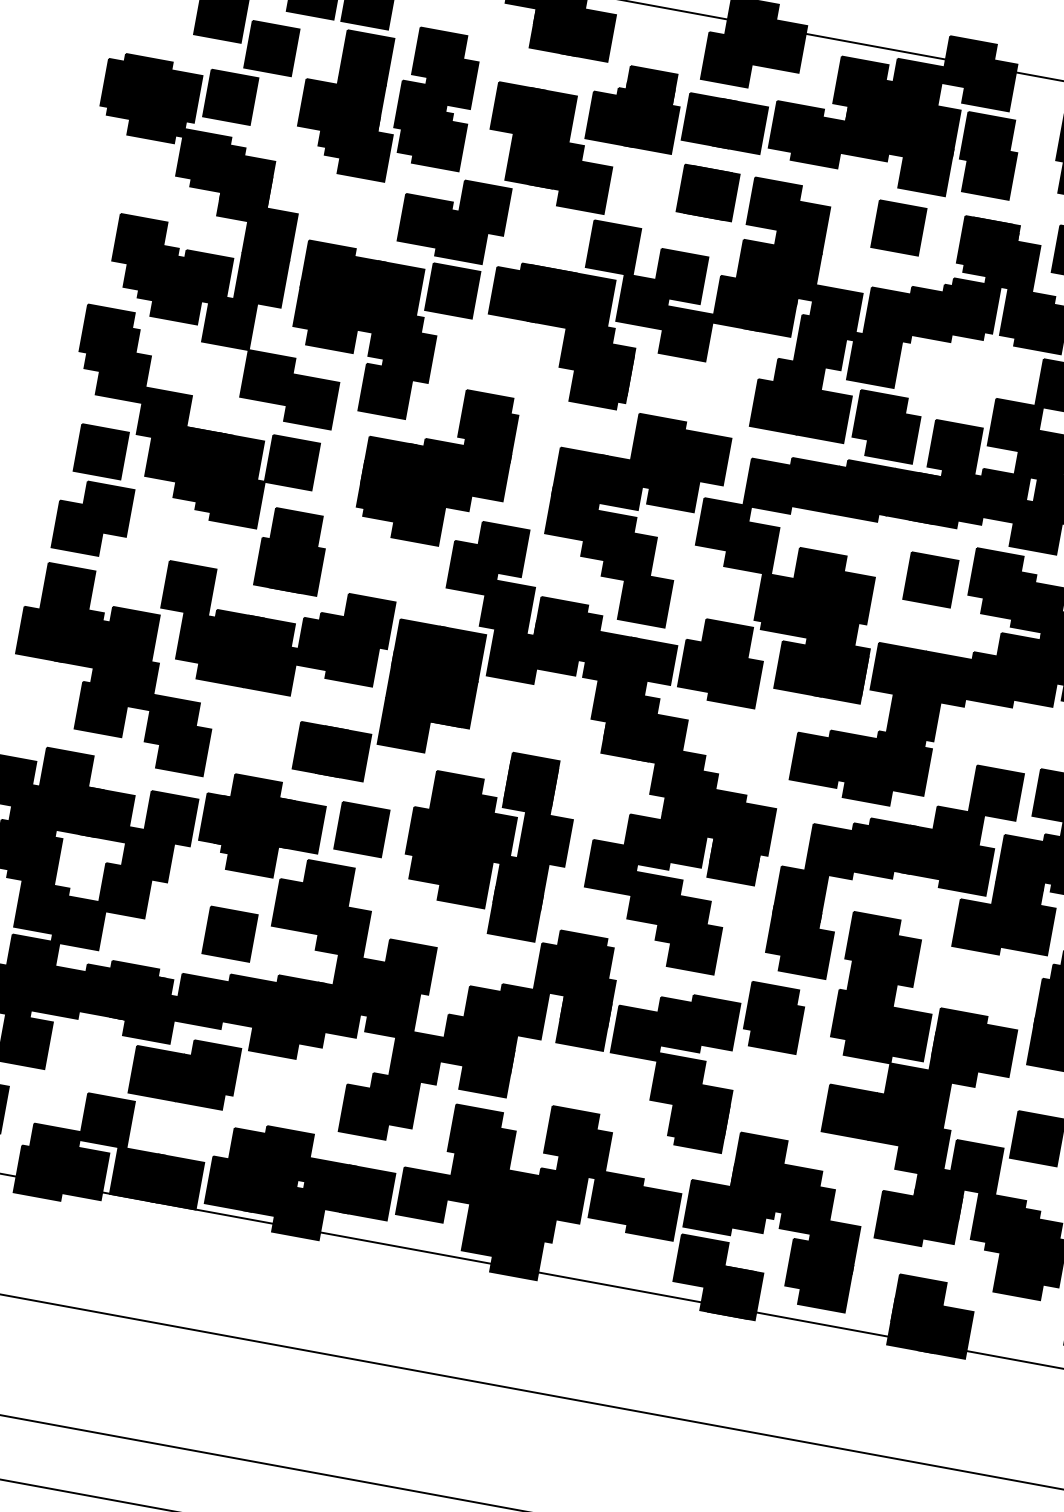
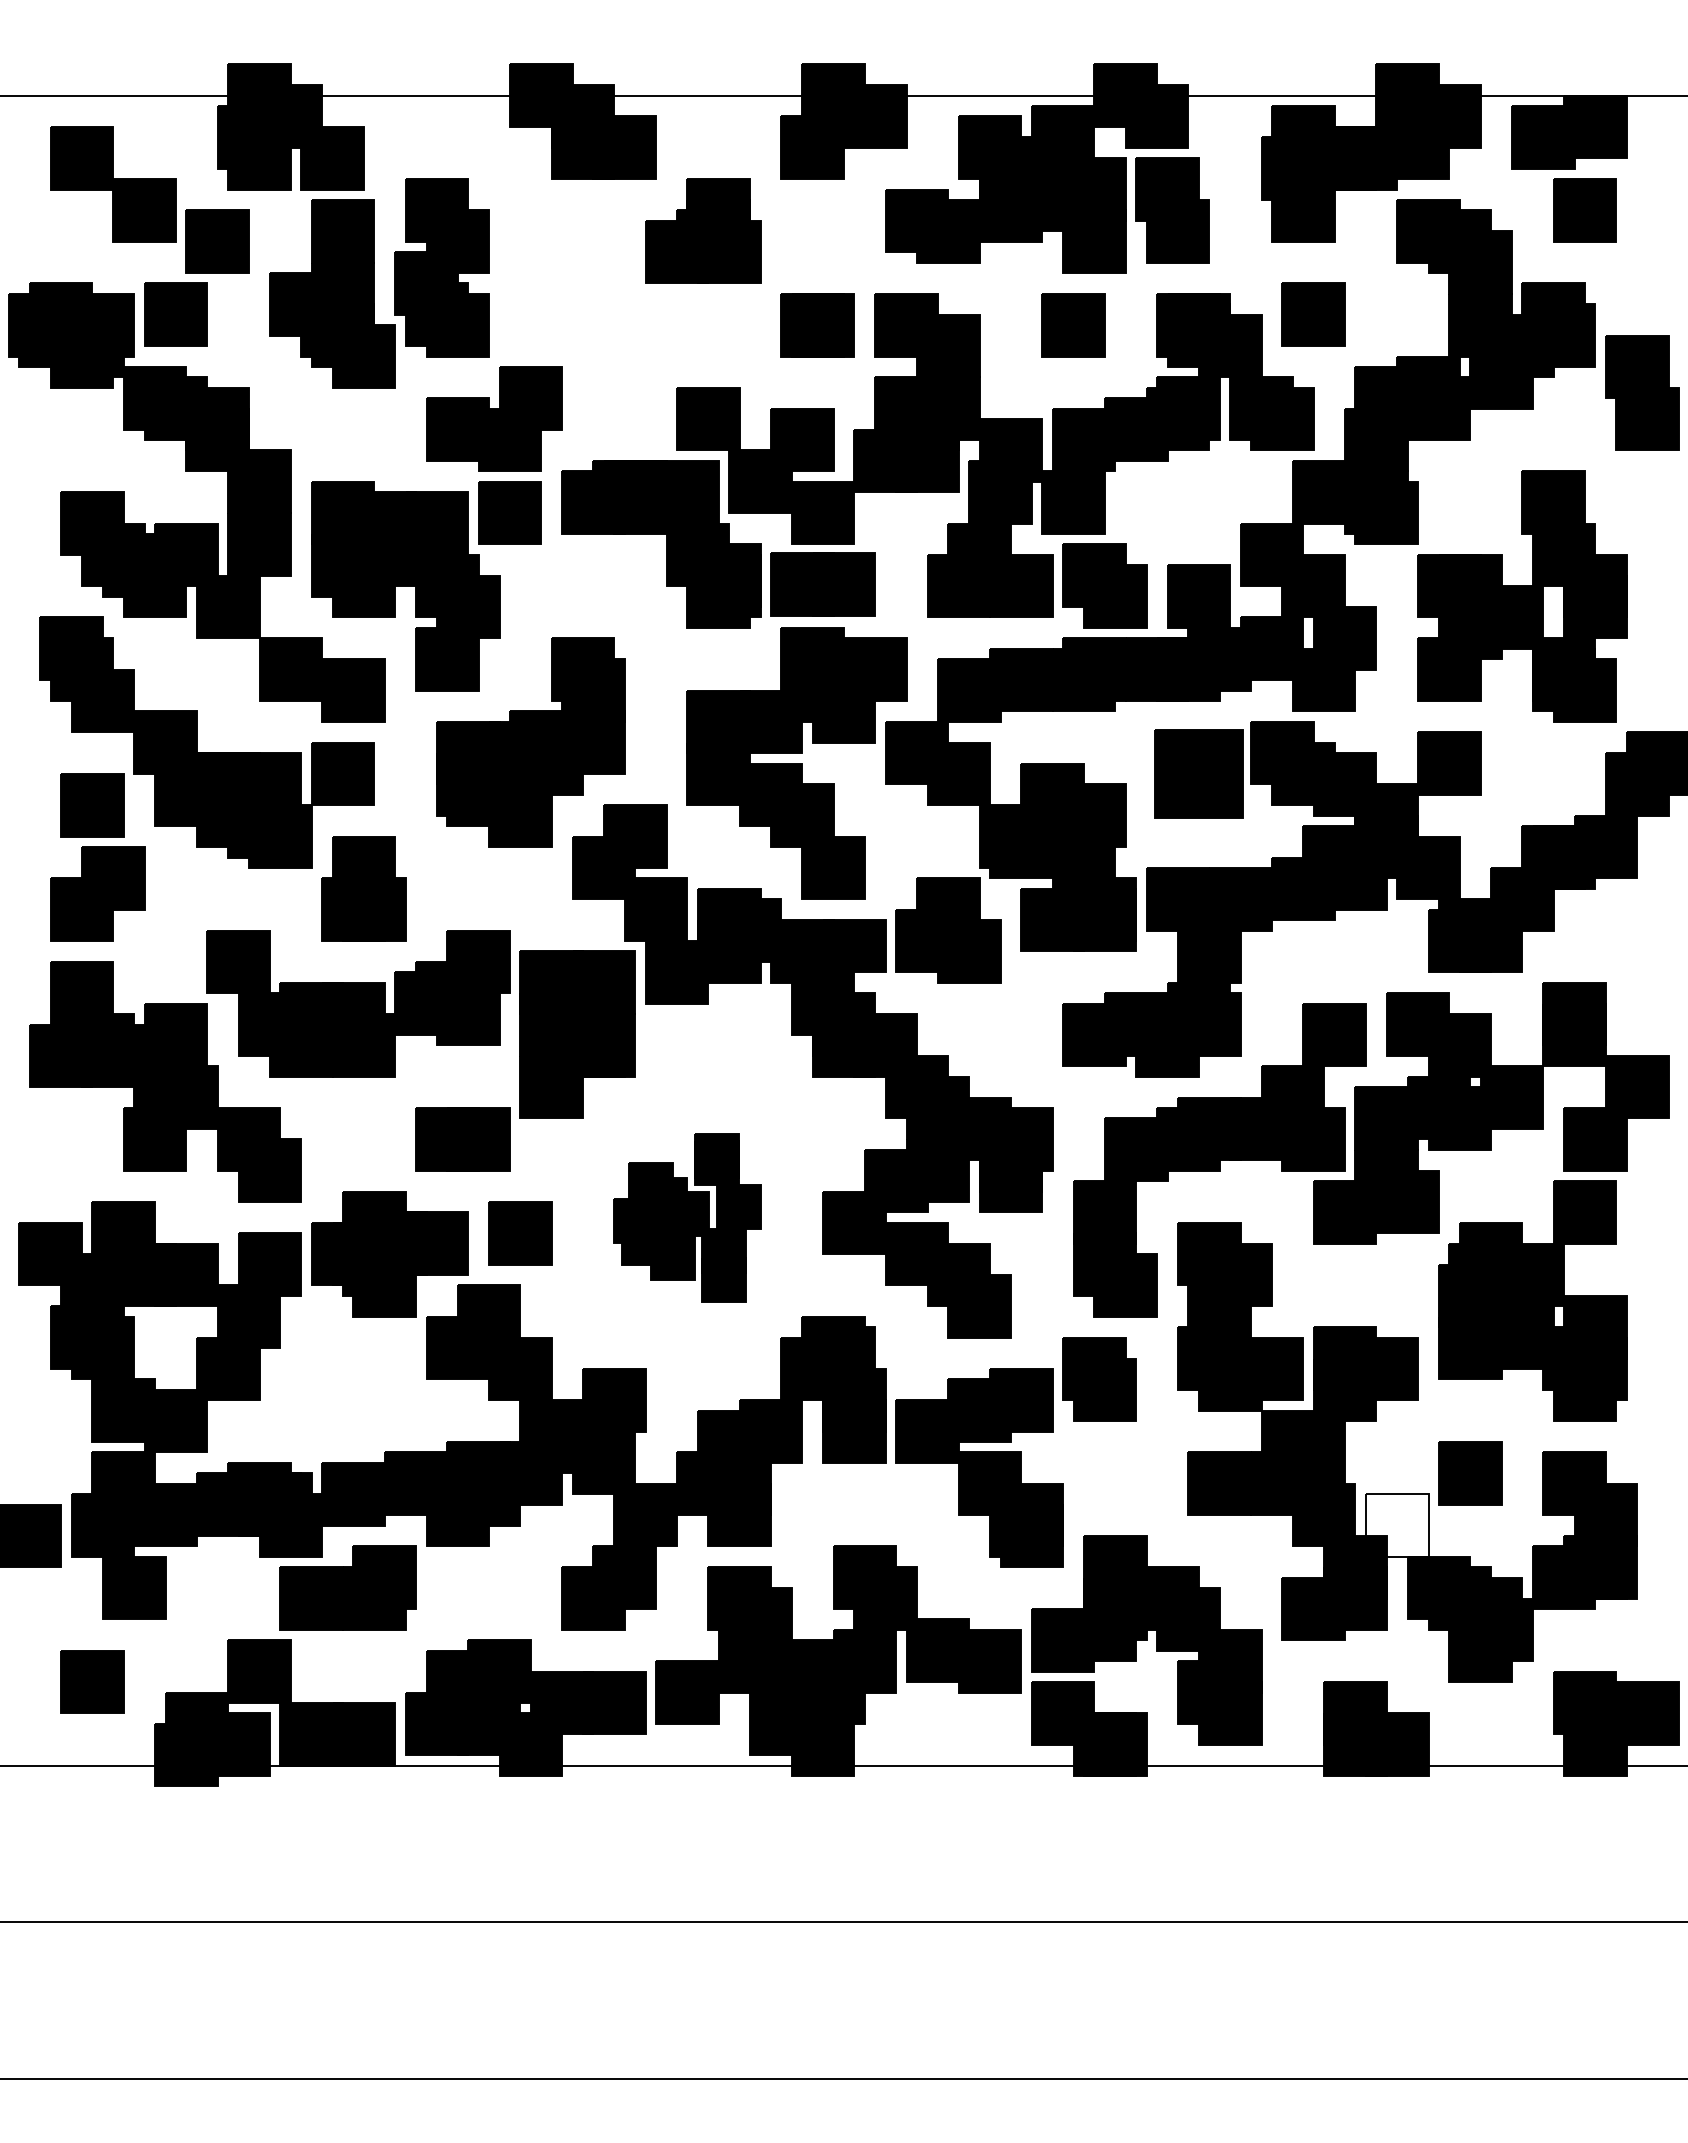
part: (724, 123) -> (822, 584), moved
part: (551, 147) -> (603, 303), removed
part: (930, 579) -> (1198, 773), size x1.4
part: (488, 840) -> (687, 1217), size x0.7
part: (230, 934) -> (374, 1400), removed
fill: (975, 1167) -> (1396, 1525), removed

